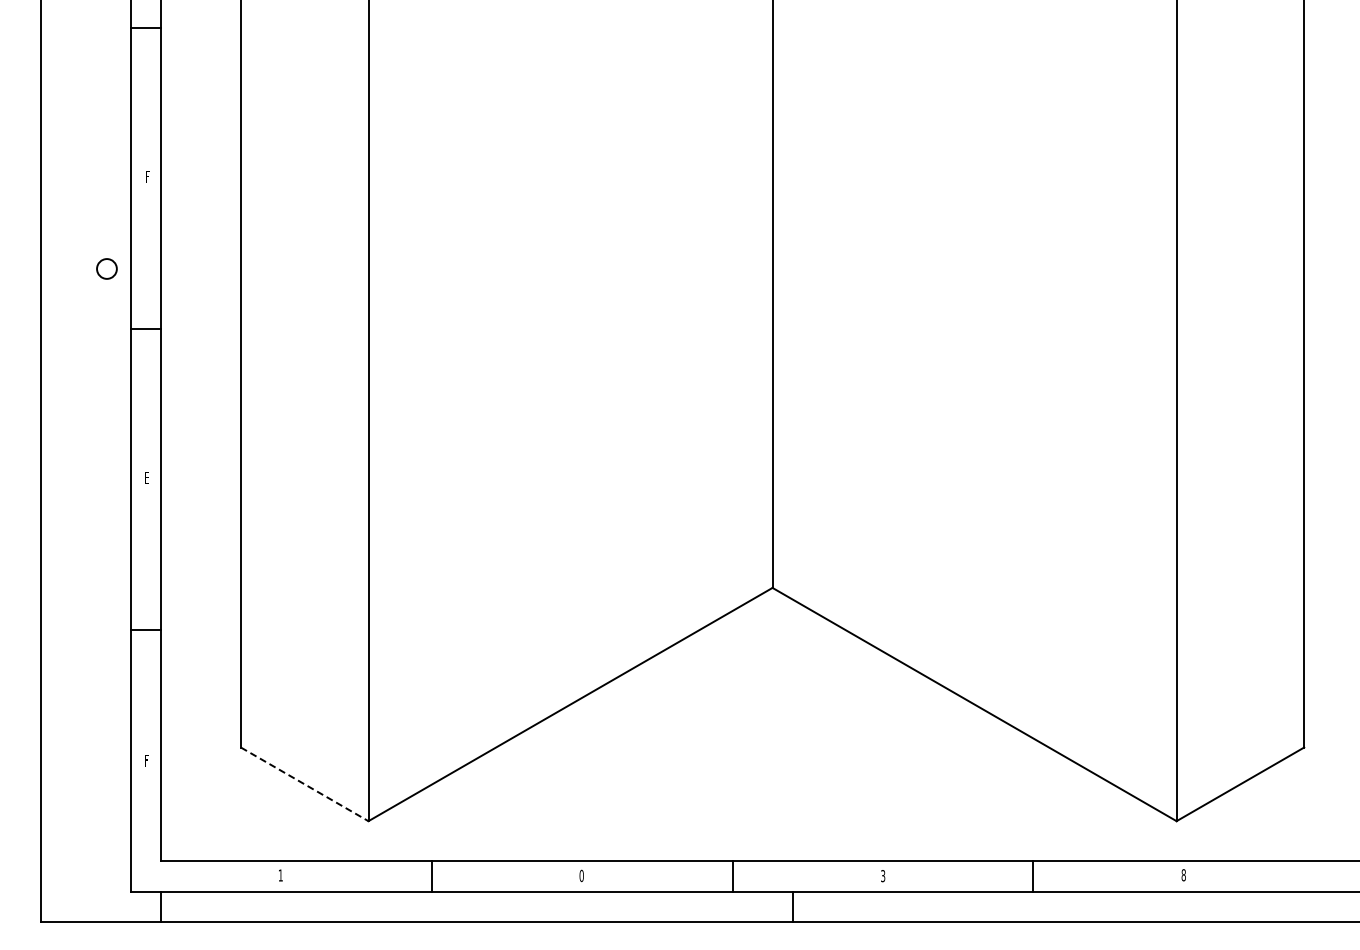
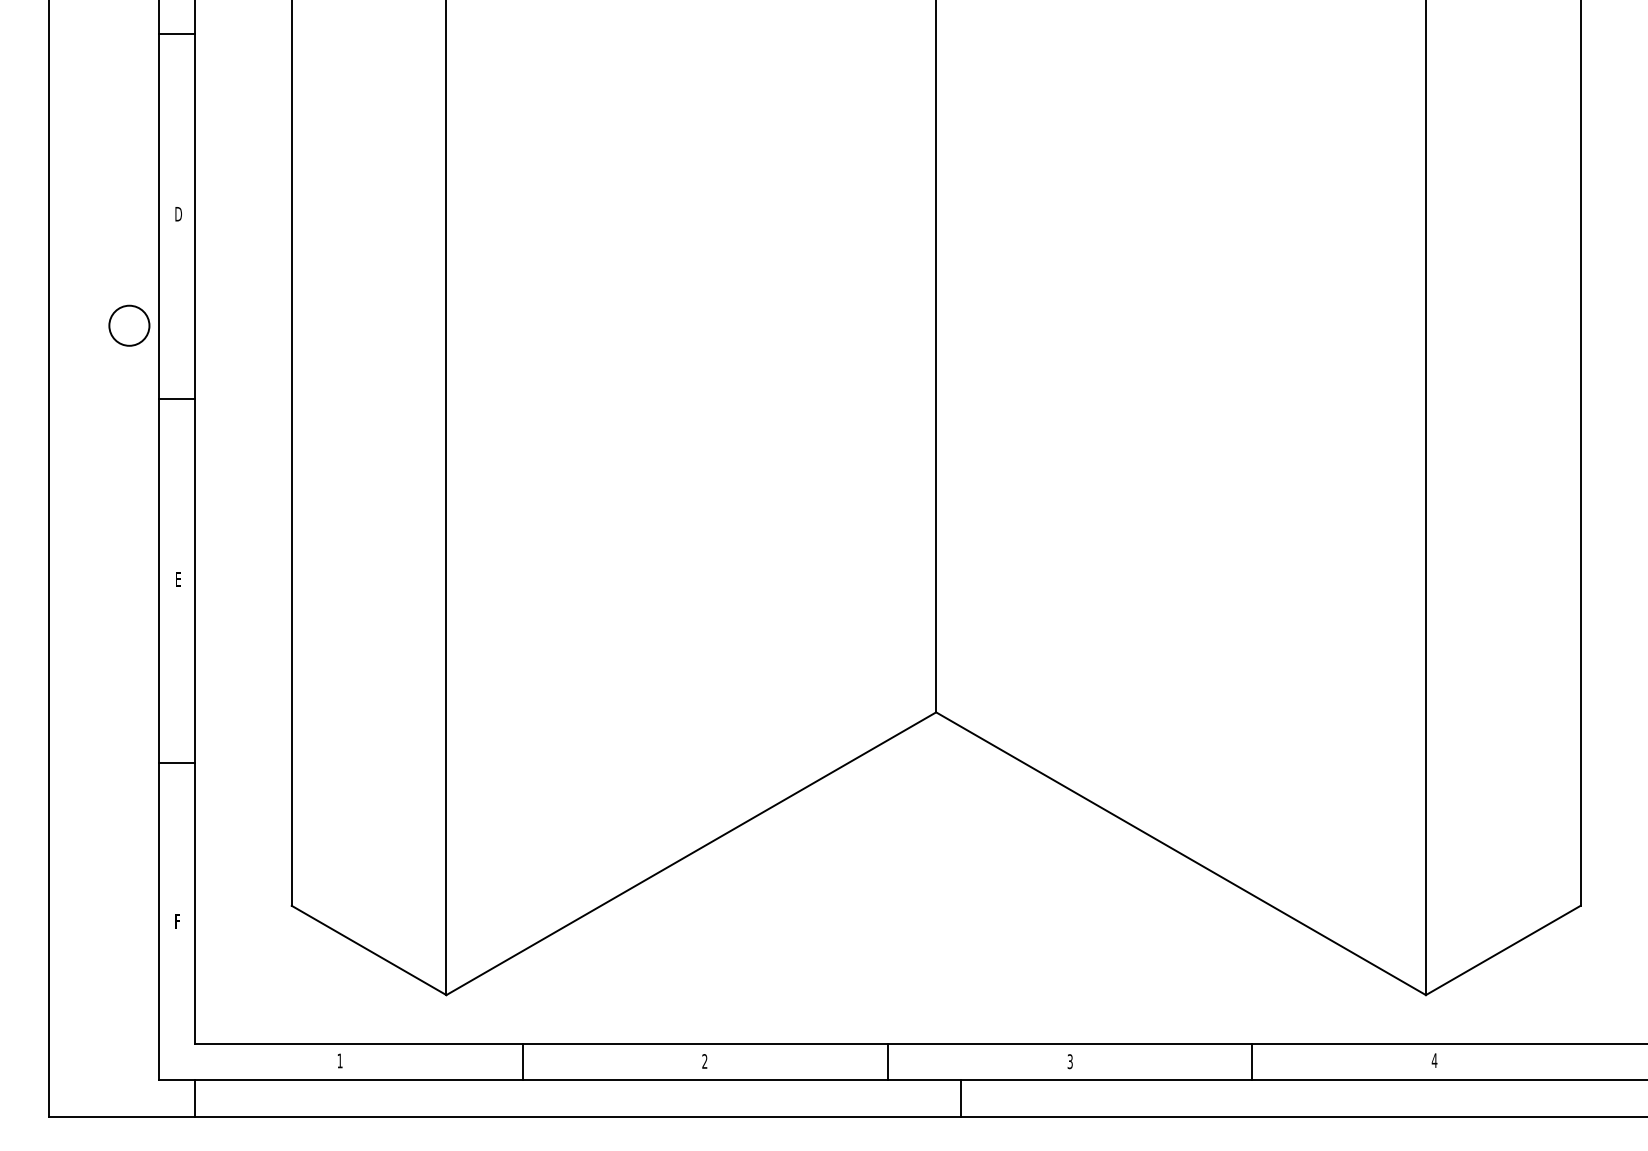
text: (147, 176) -> (178, 213), F -> D
circle: (106, 268) -> (128, 325), size x1.67
line: (304, 784) -> (368, 950), dashed -> solid
text: (1183, 875) -> (1434, 1060), 8 -> 4
text: (581, 876) -> (704, 1062), 0 -> 2

